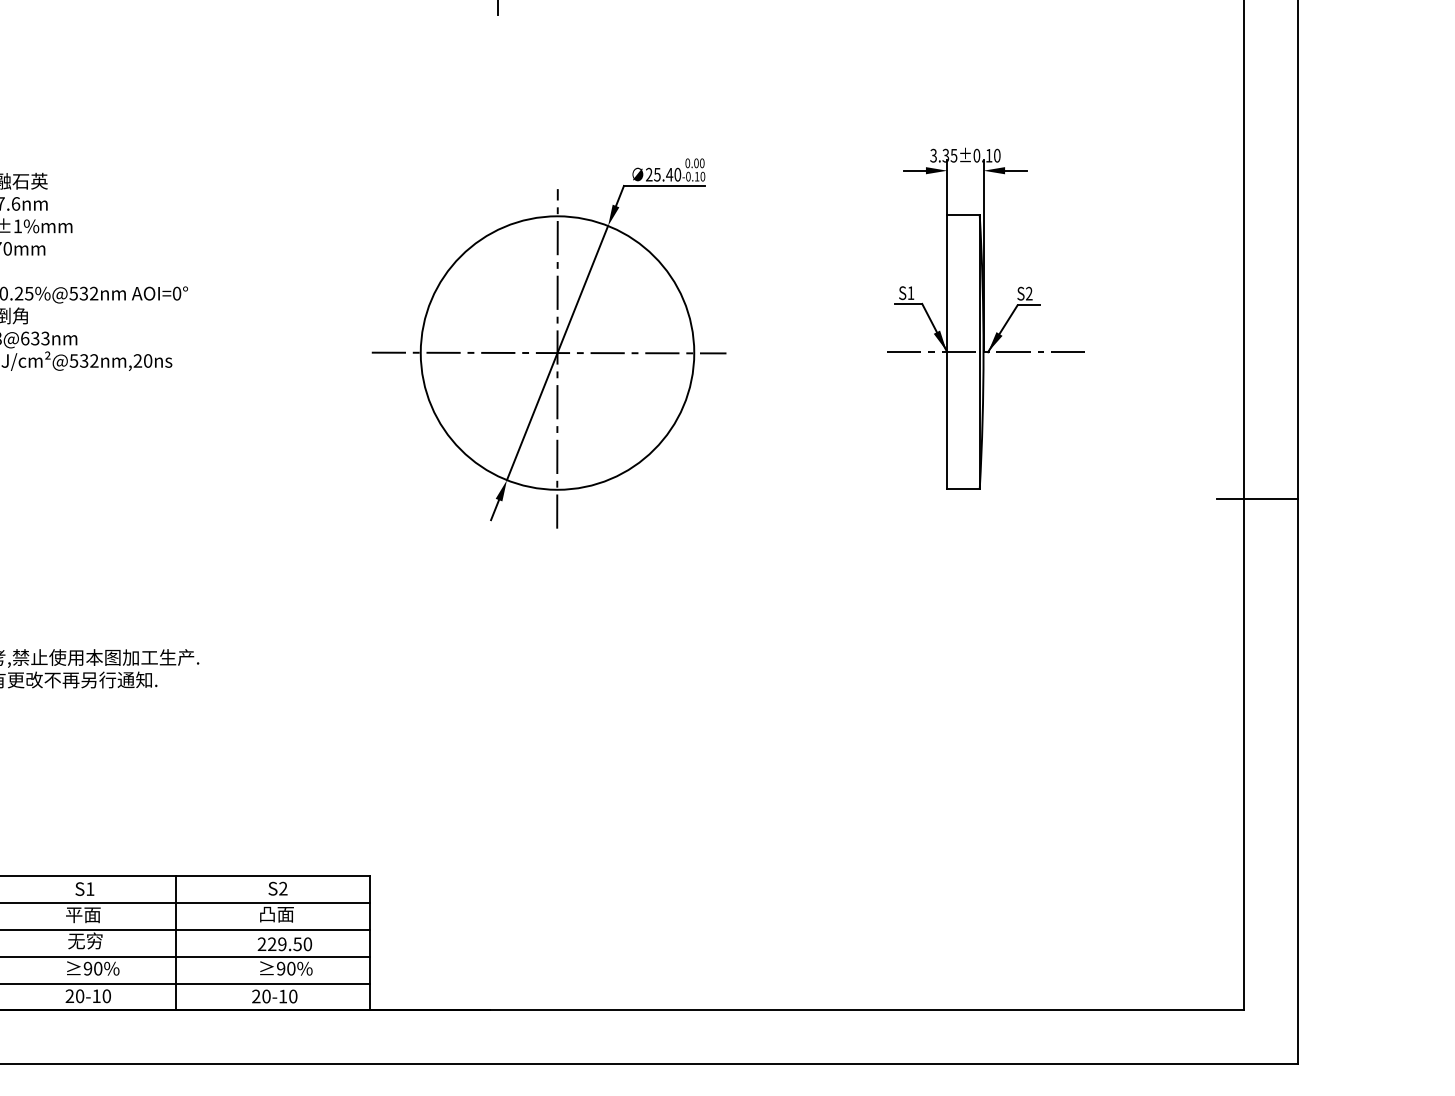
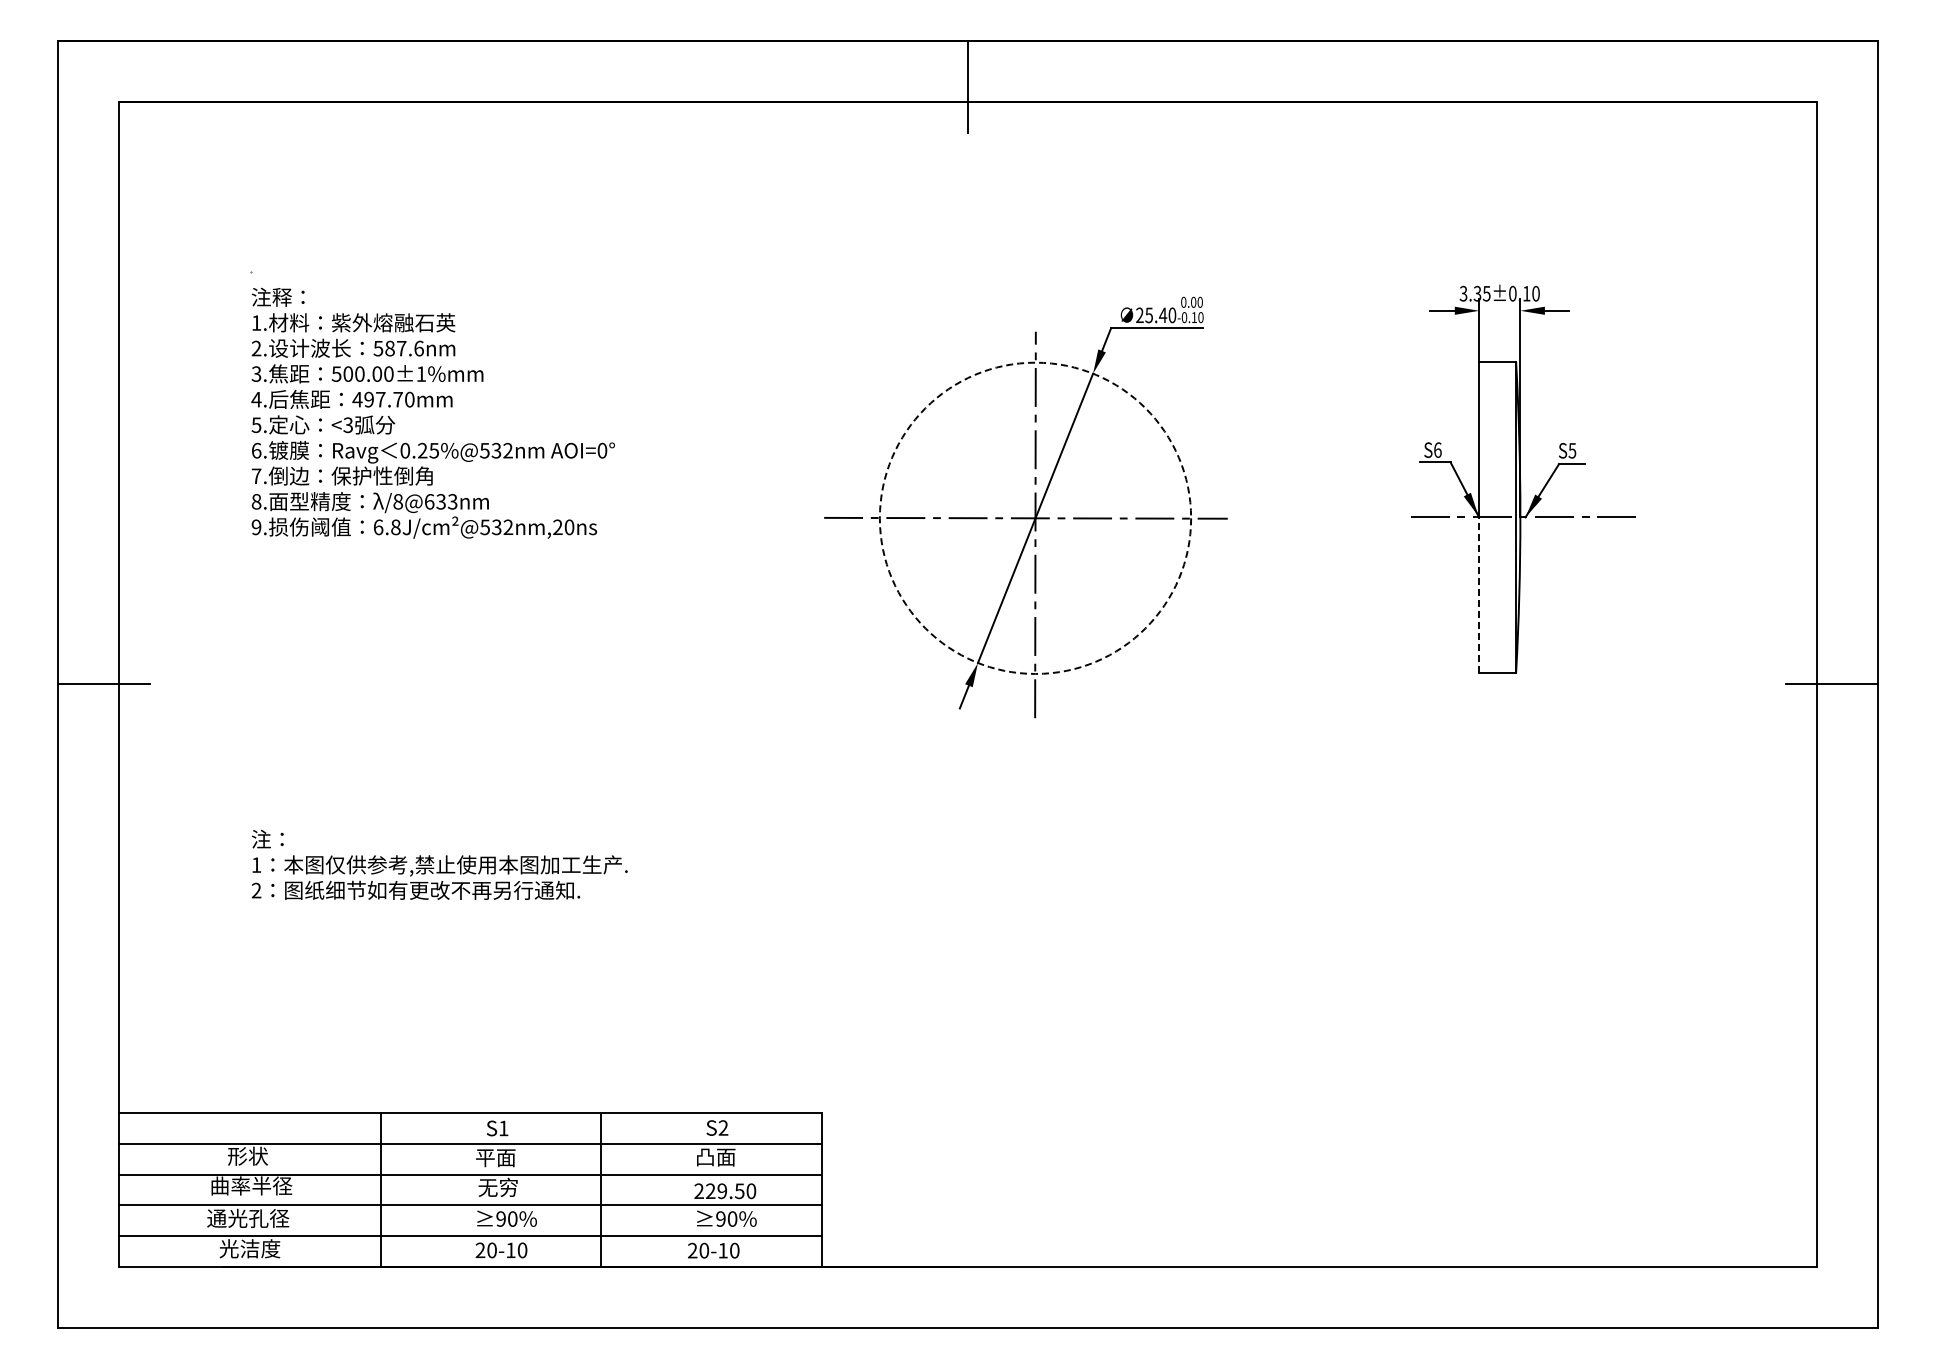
text: (910, 292) -> (1437, 449), S1 -> S6
text: (1029, 293) -> (1572, 450), S2 -> S5
circle: (557, 352) -> (1035, 517), solid -> dashed
line: (947, 420) -> (1479, 595), solid -> dashed

